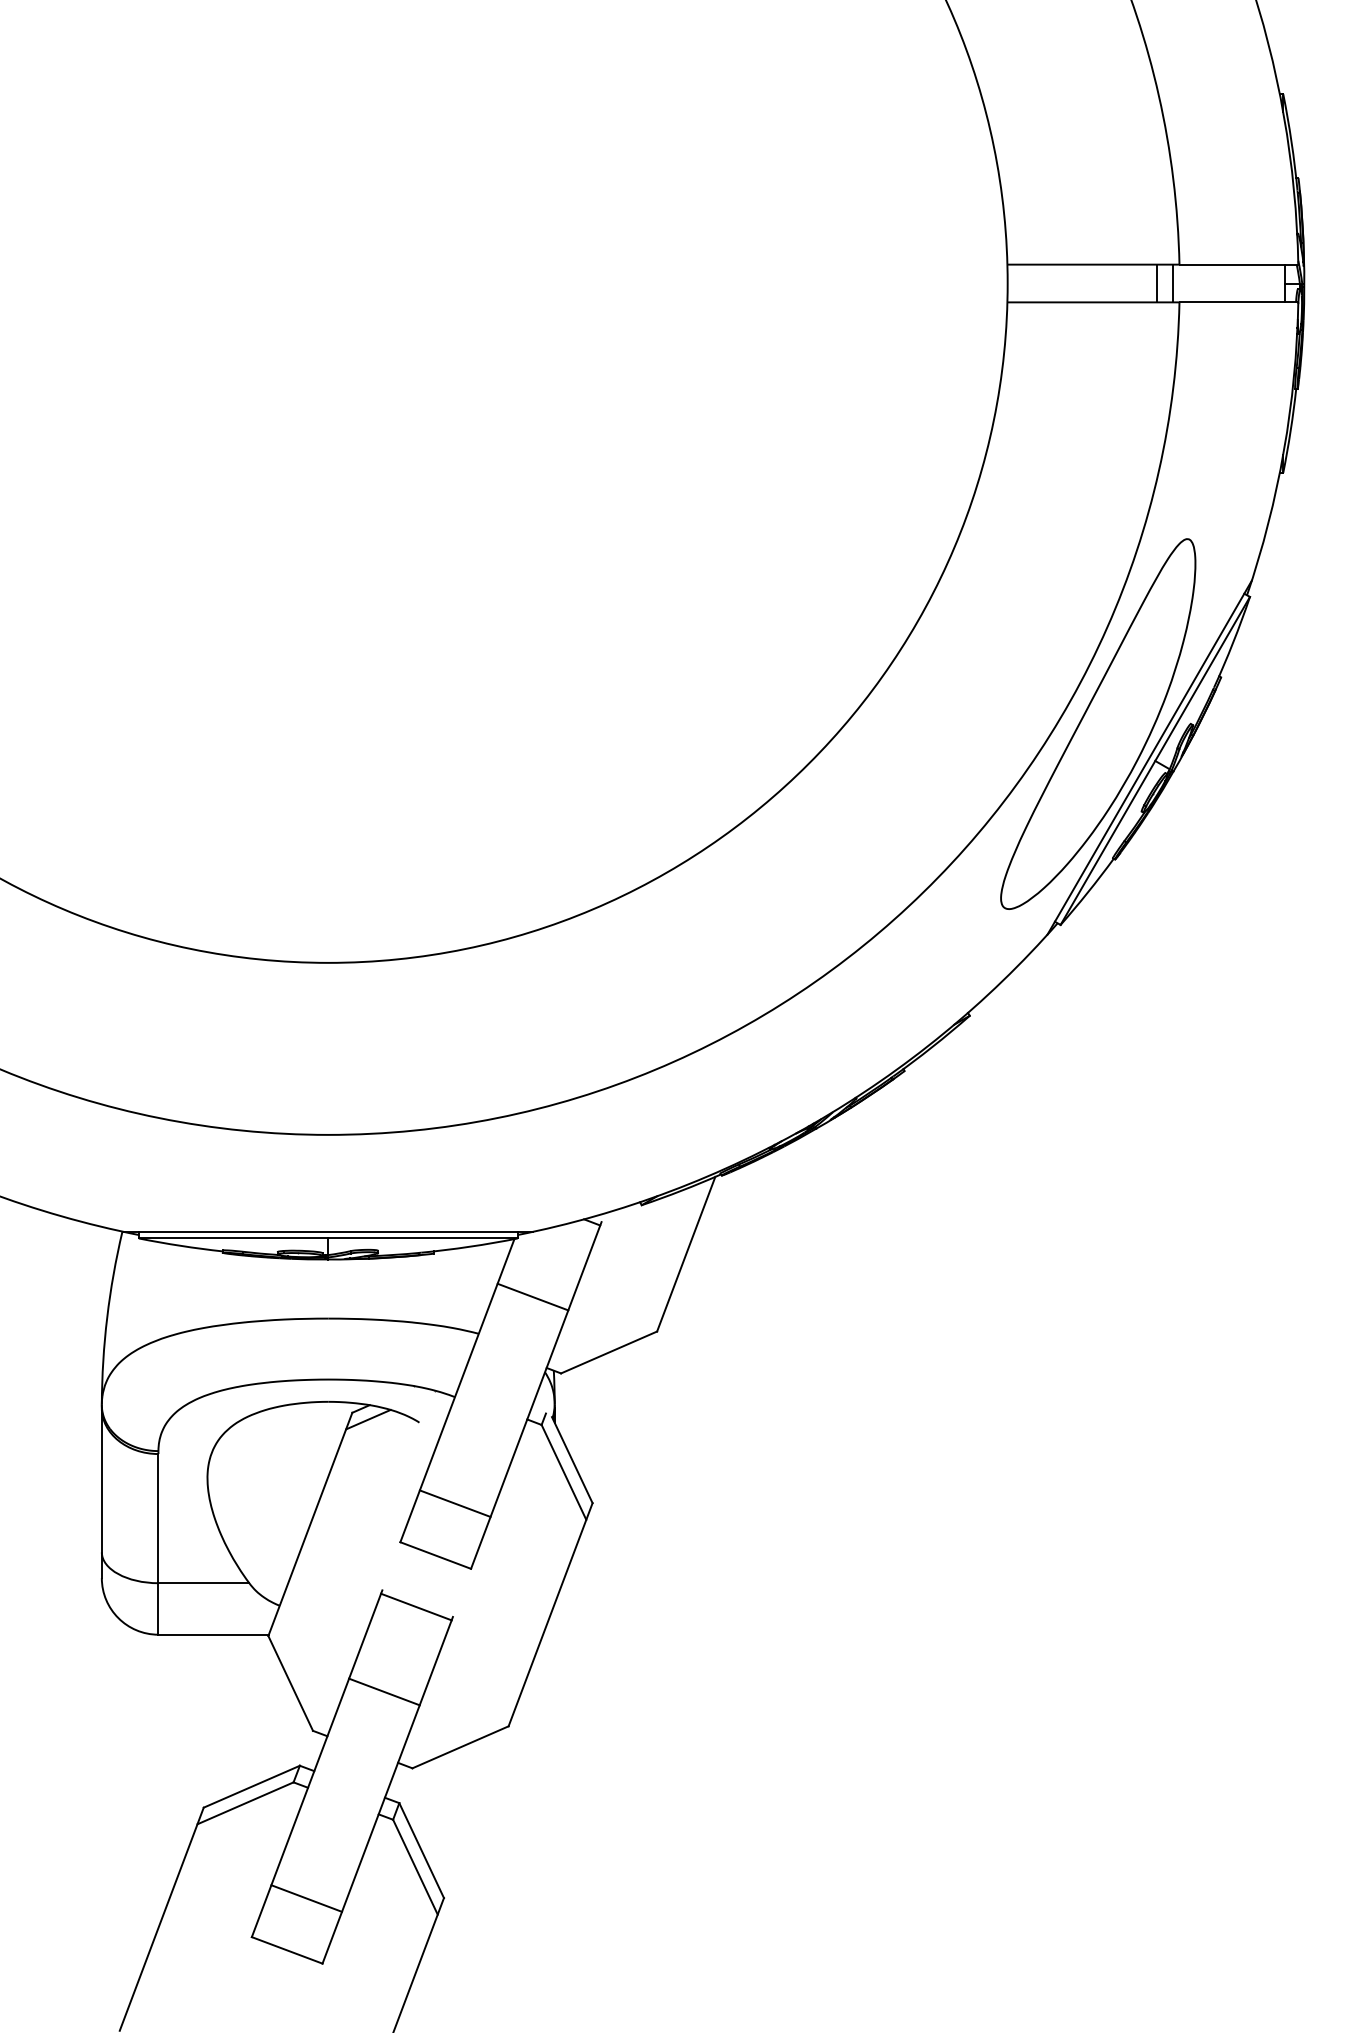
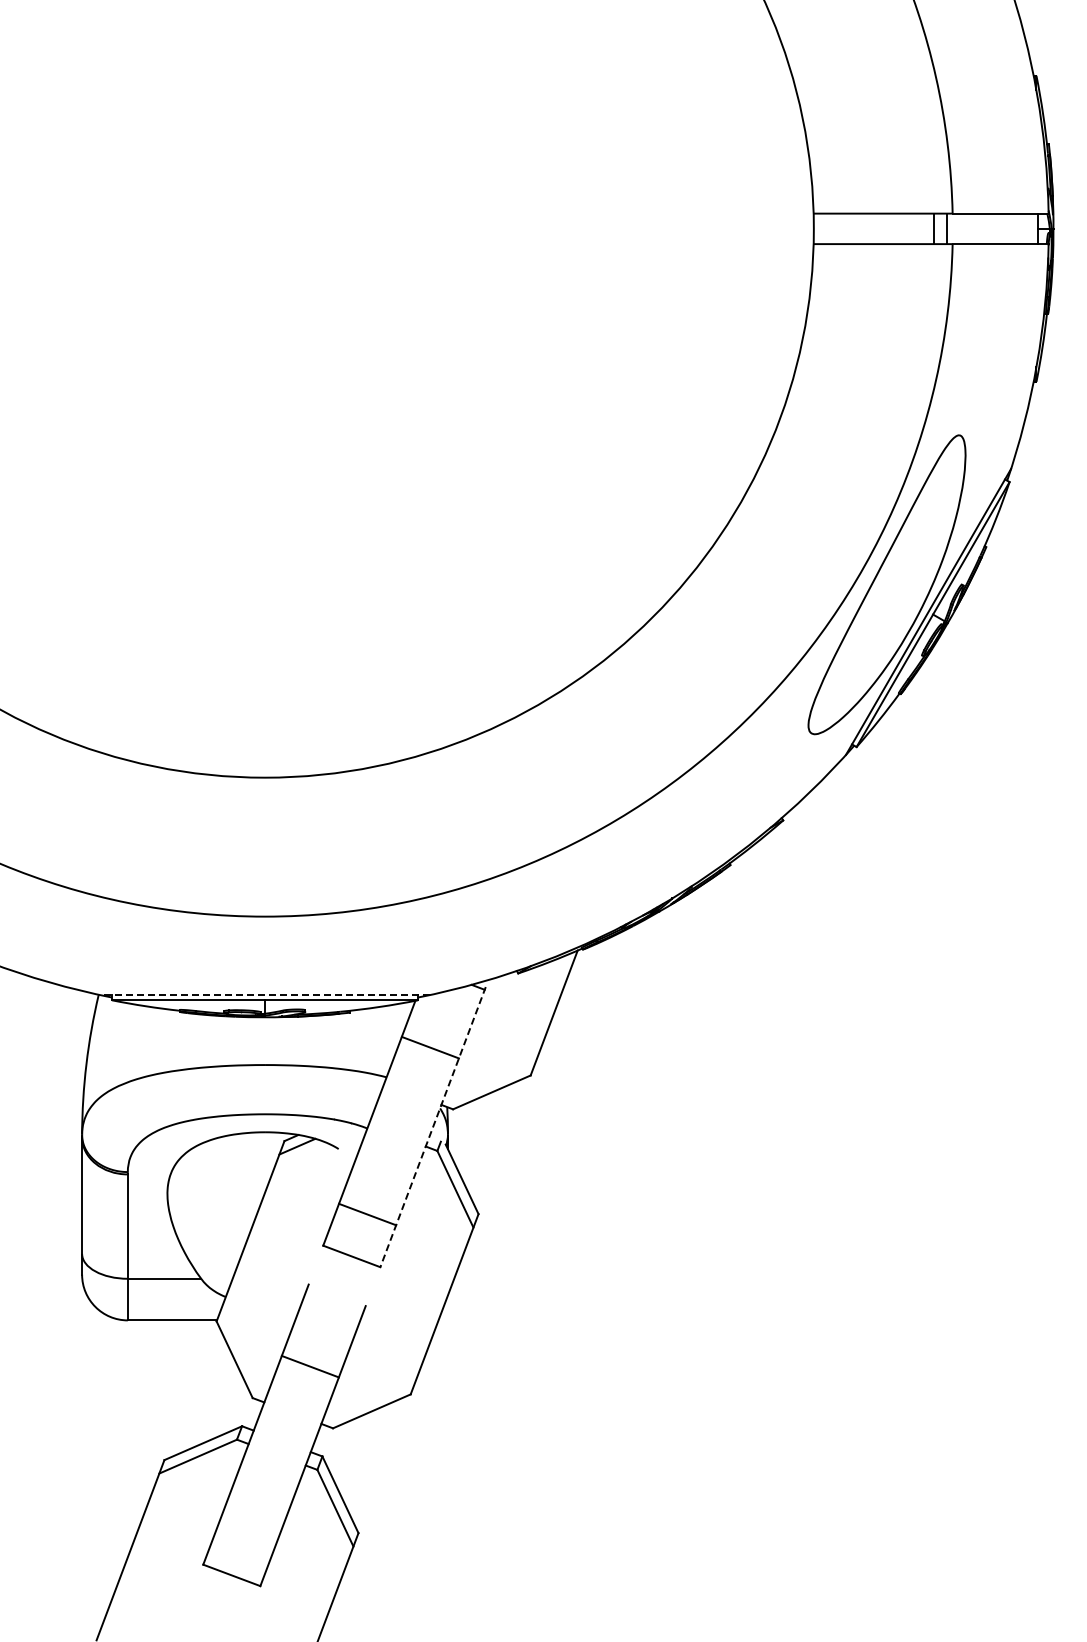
line: (327, 1232) -> (264, 995), solid -> dashed
line: (536, 1395) -> (433, 1127), solid -> dashed
line: (415, 1606) -> (335, 1297), removed
line: (306, 1898) -> (247, 1533), removed

